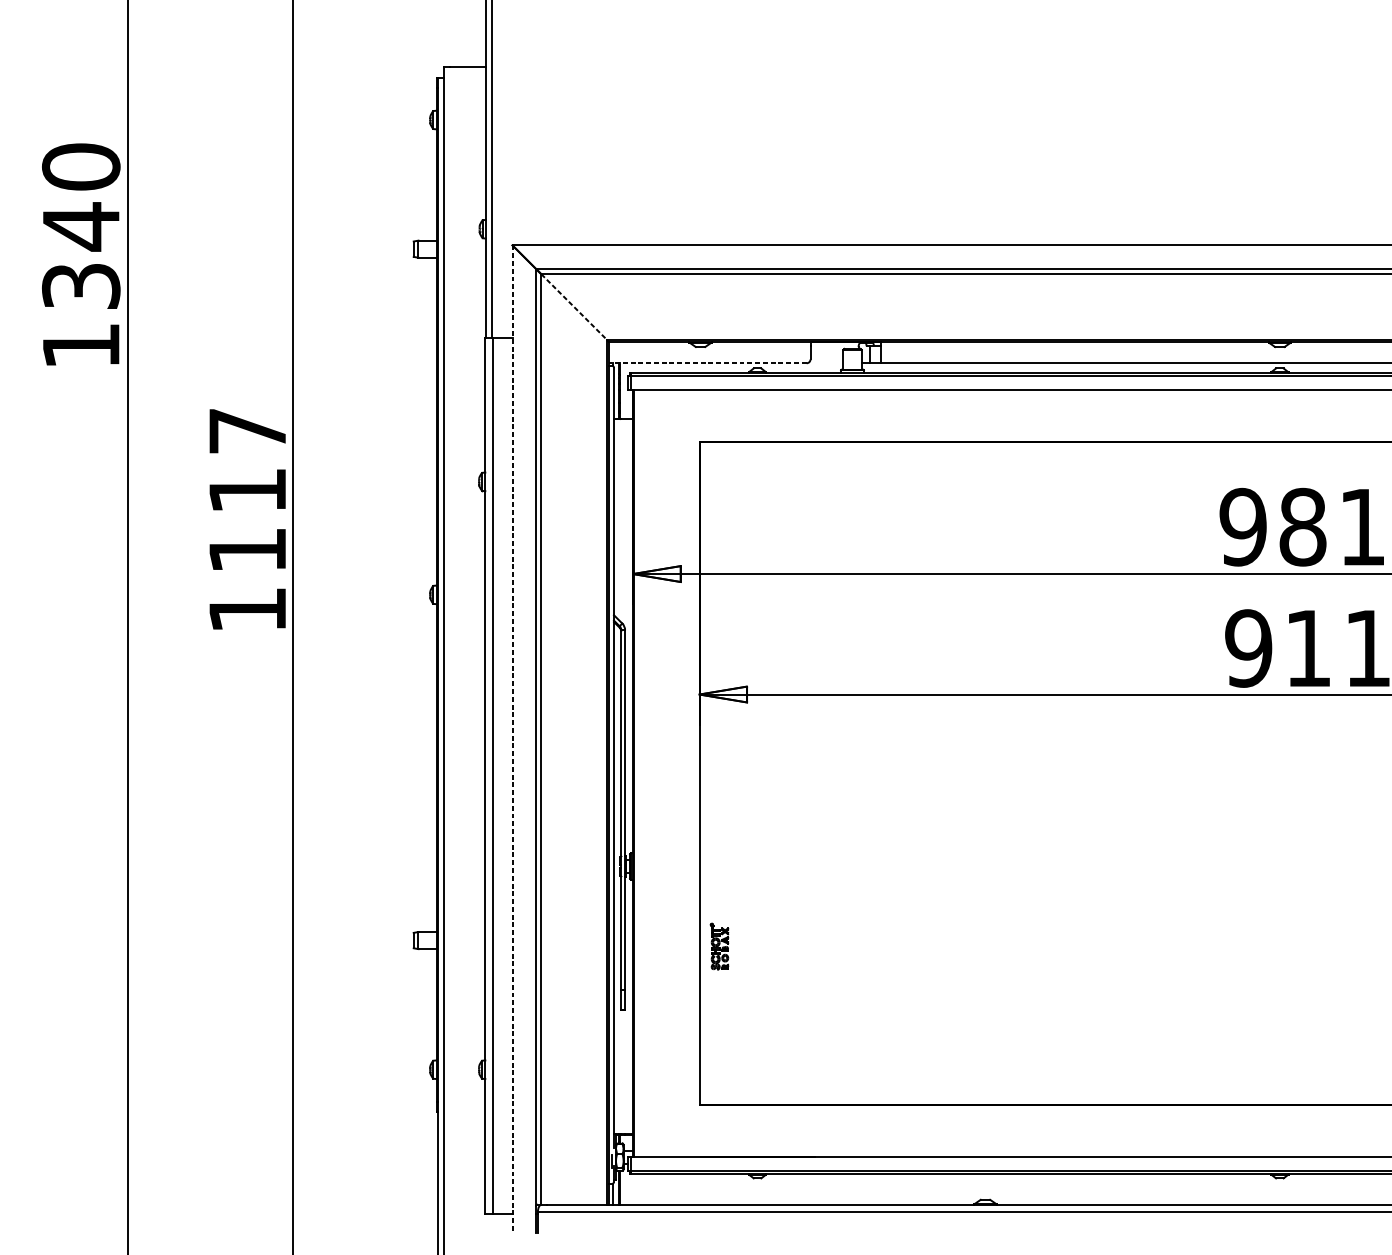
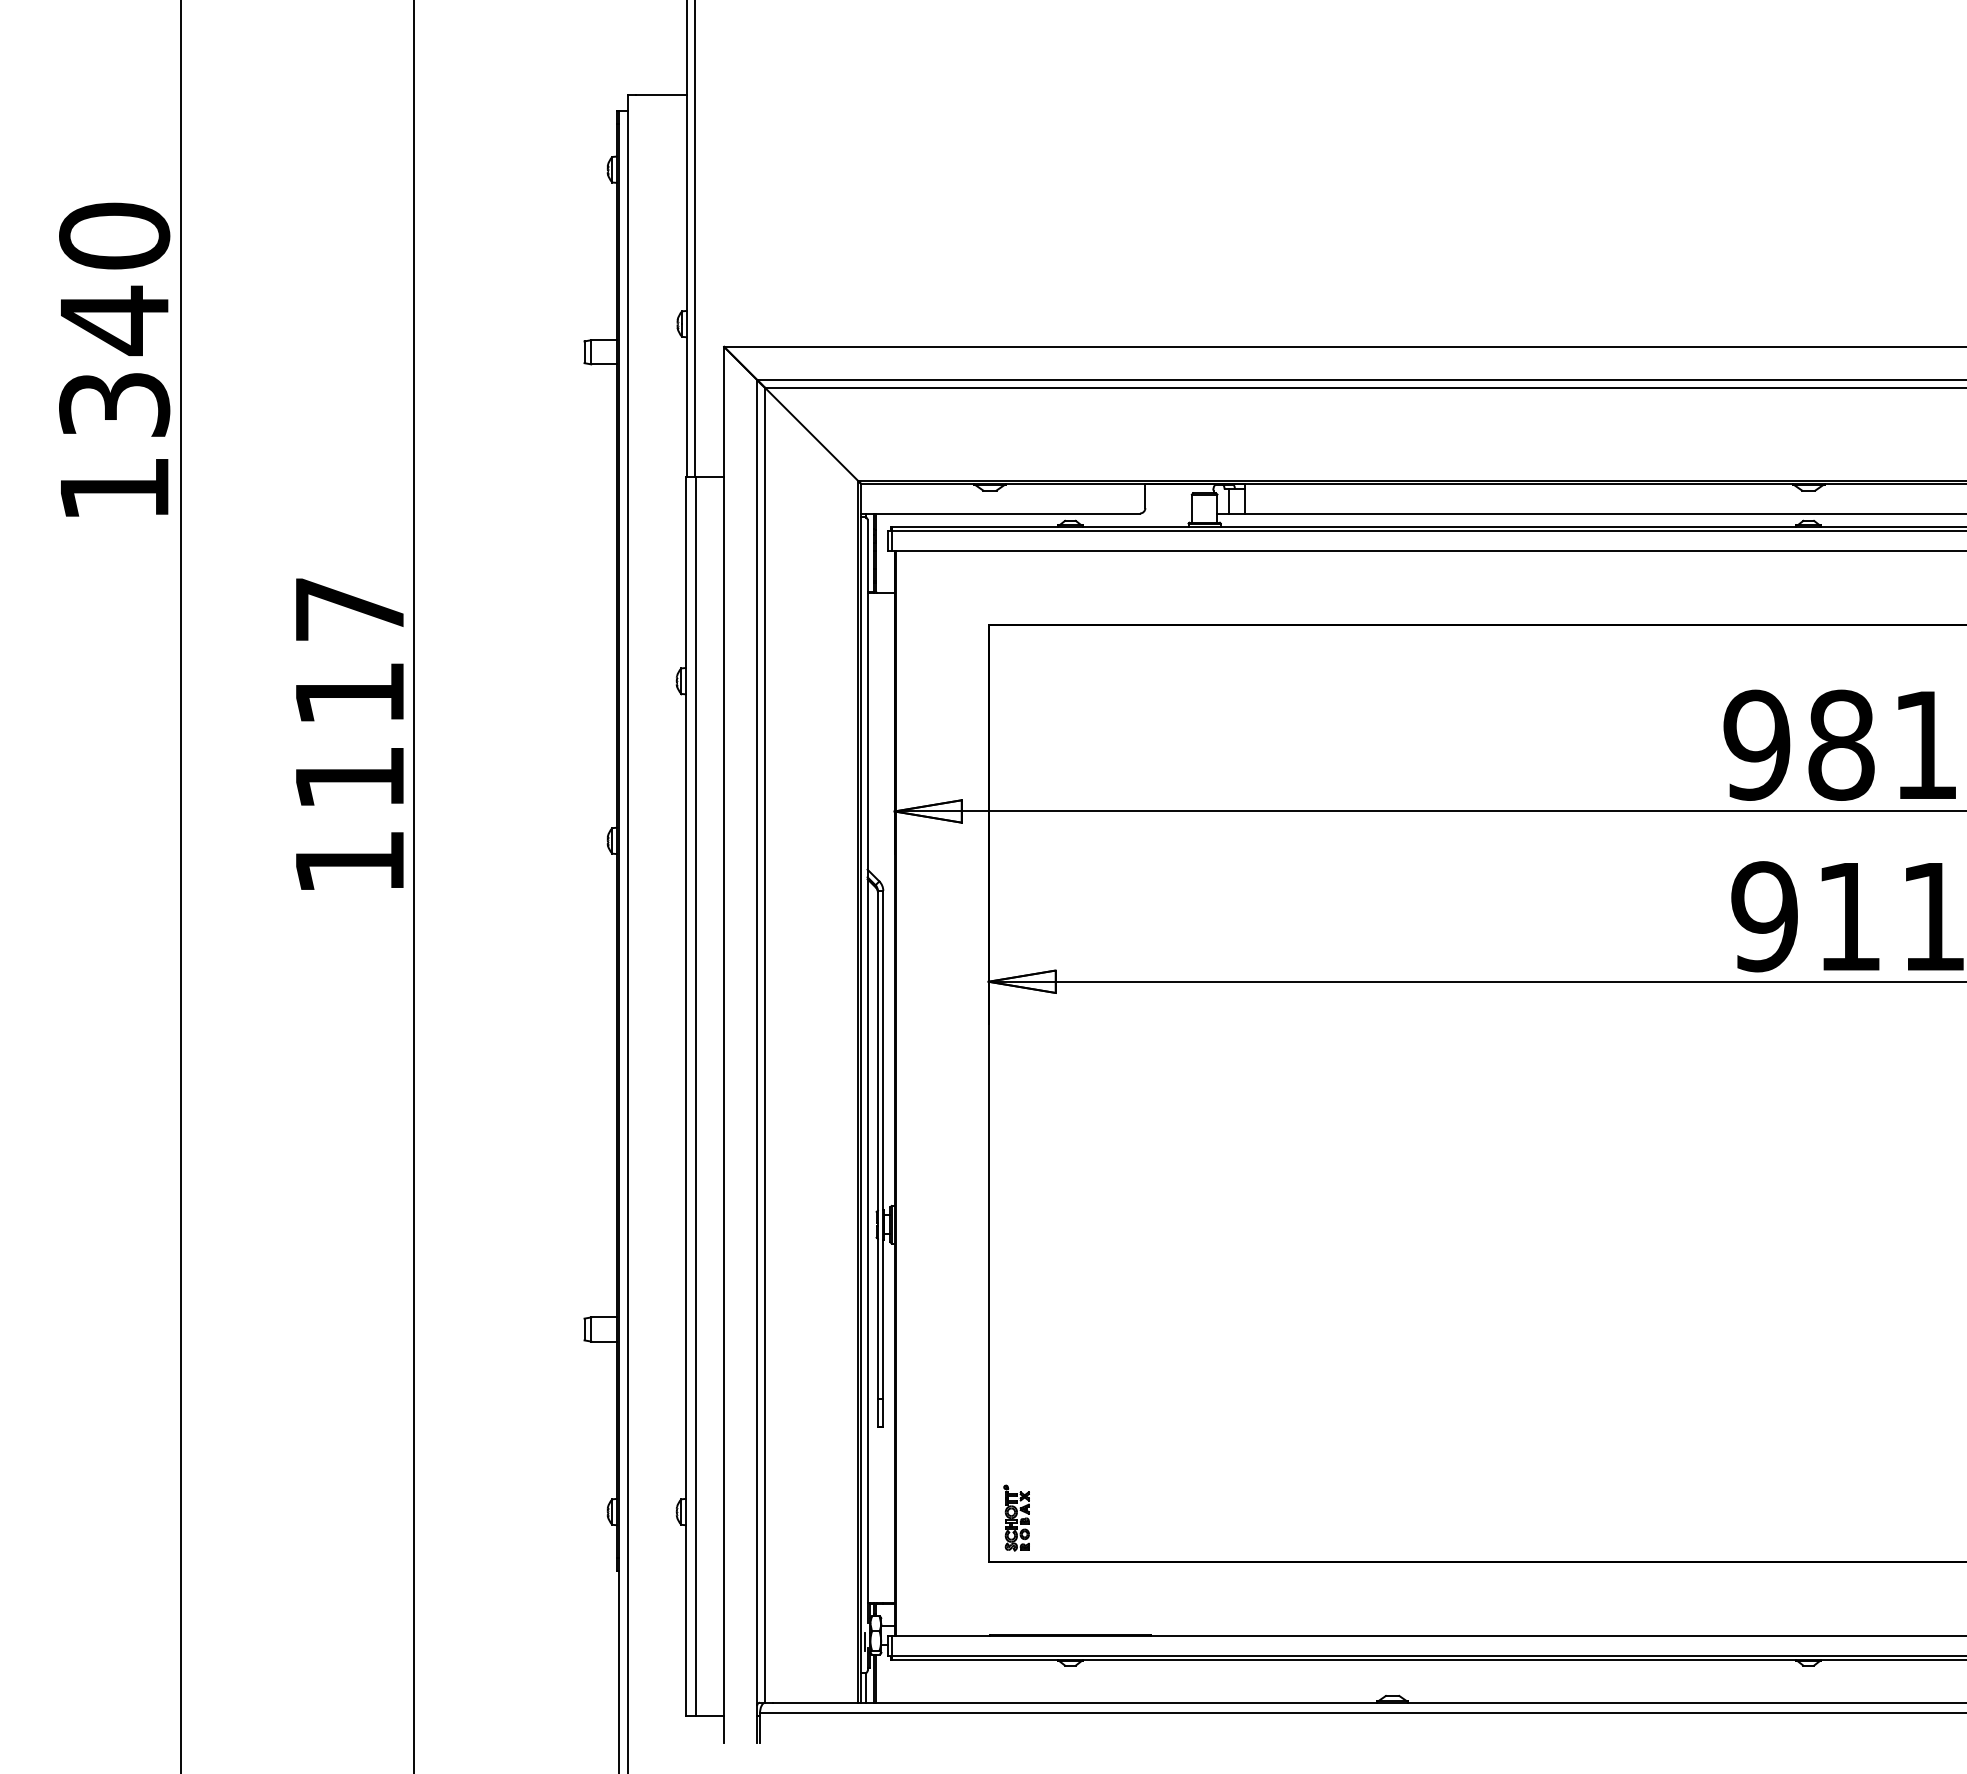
line: (574, 307) -> (811, 434), dashed -> solid
line: (708, 363) -> (1000, 513), dashed -> solid
line: (512, 739) -> (724, 1045), dashed -> solid
part: (719, 946) -> (1016, 1517), moved

